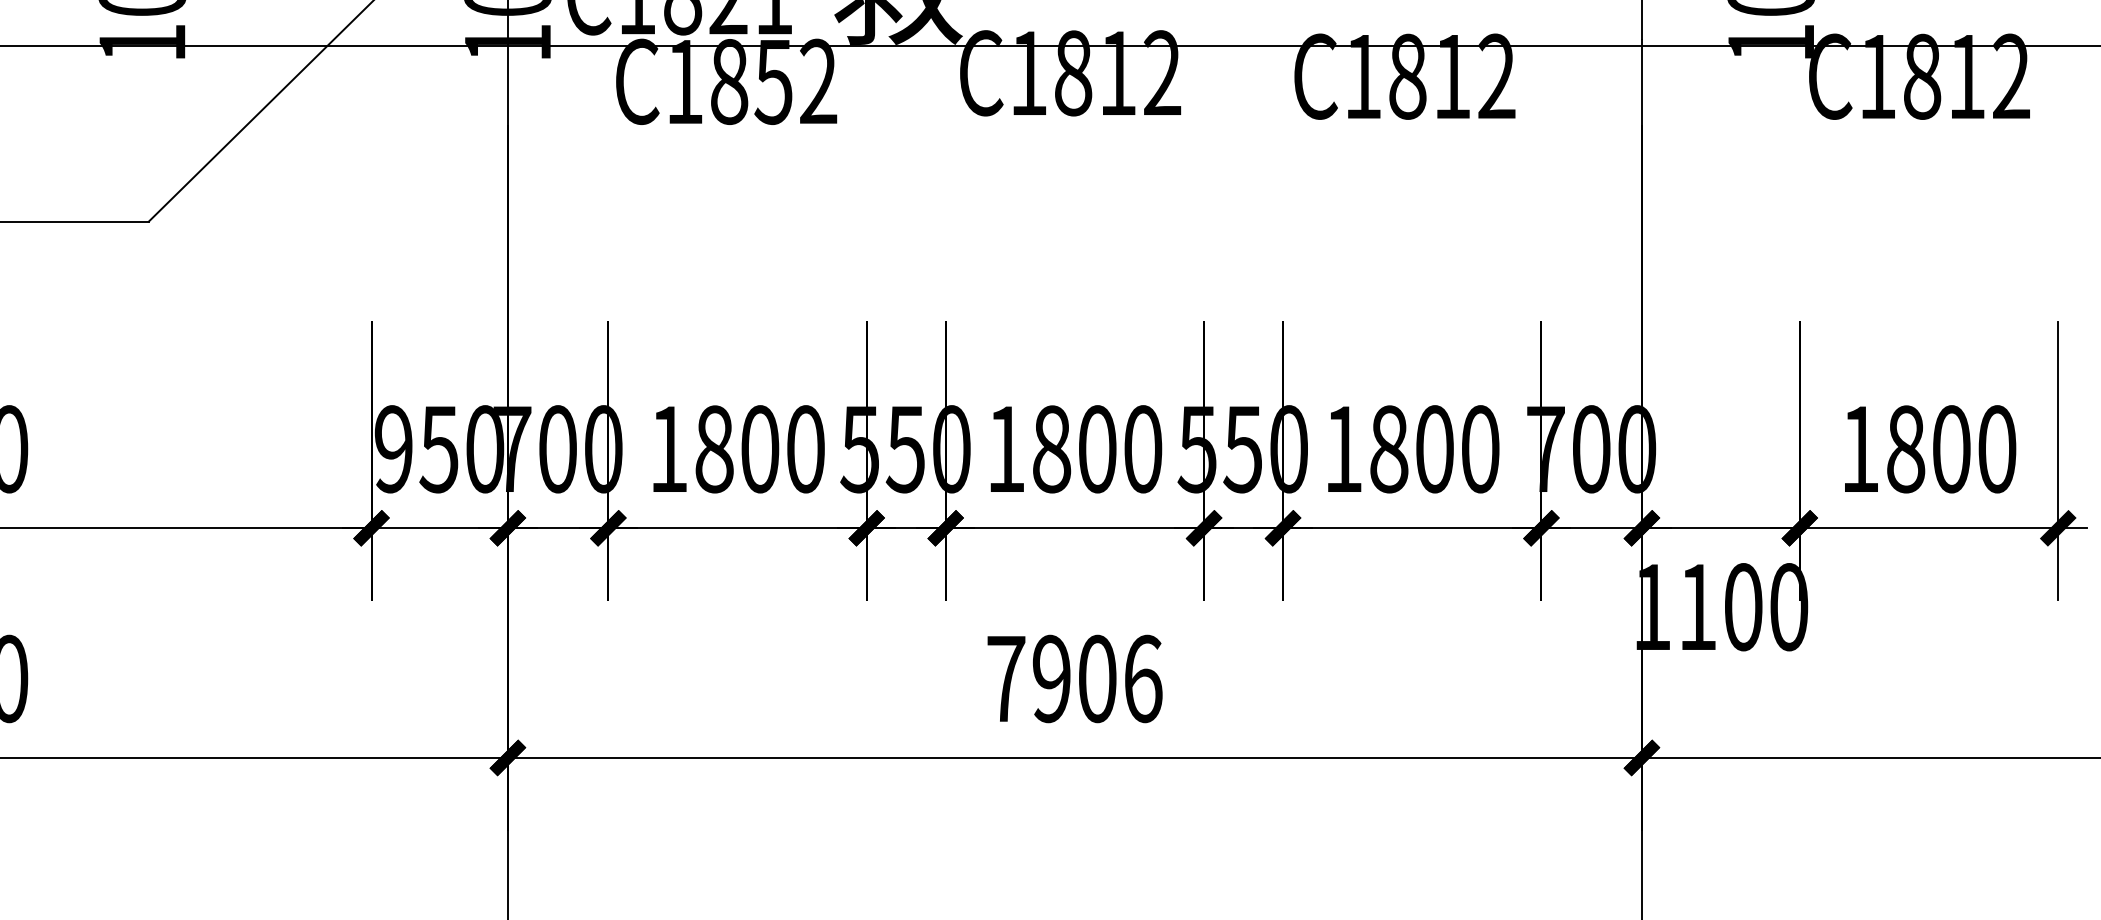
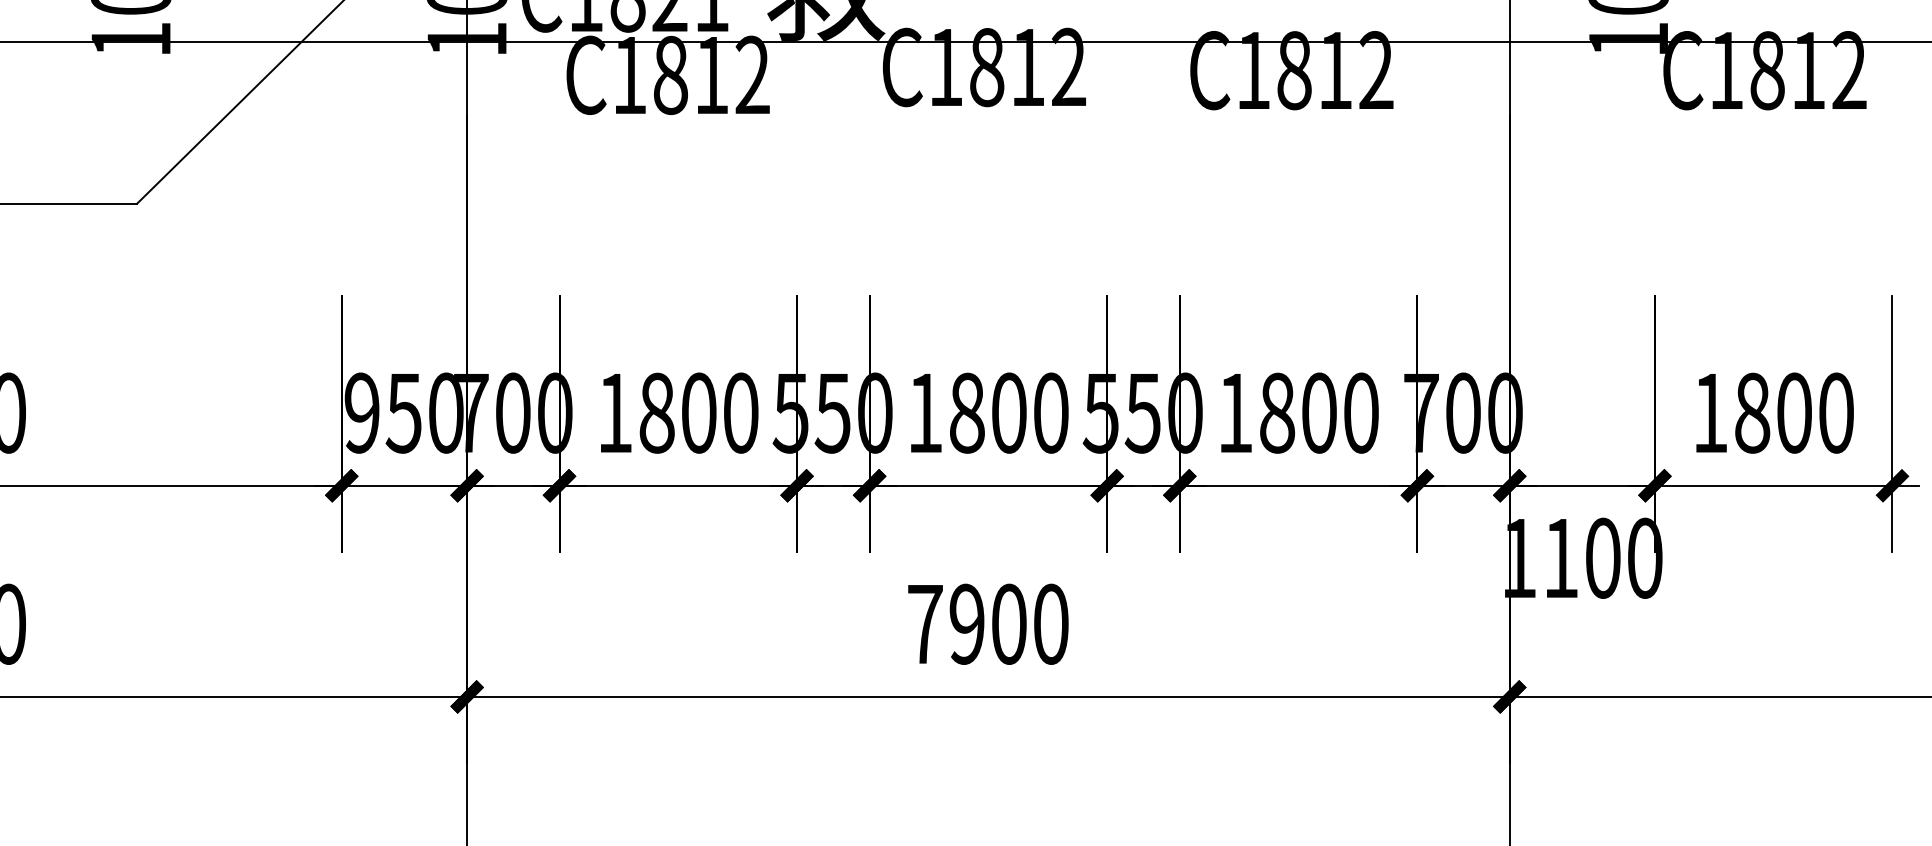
text: (773, 82) -> (711, 75), C1852 -> C1812
text: (1143, 678) -> (1051, 623), 7906 -> 7900

